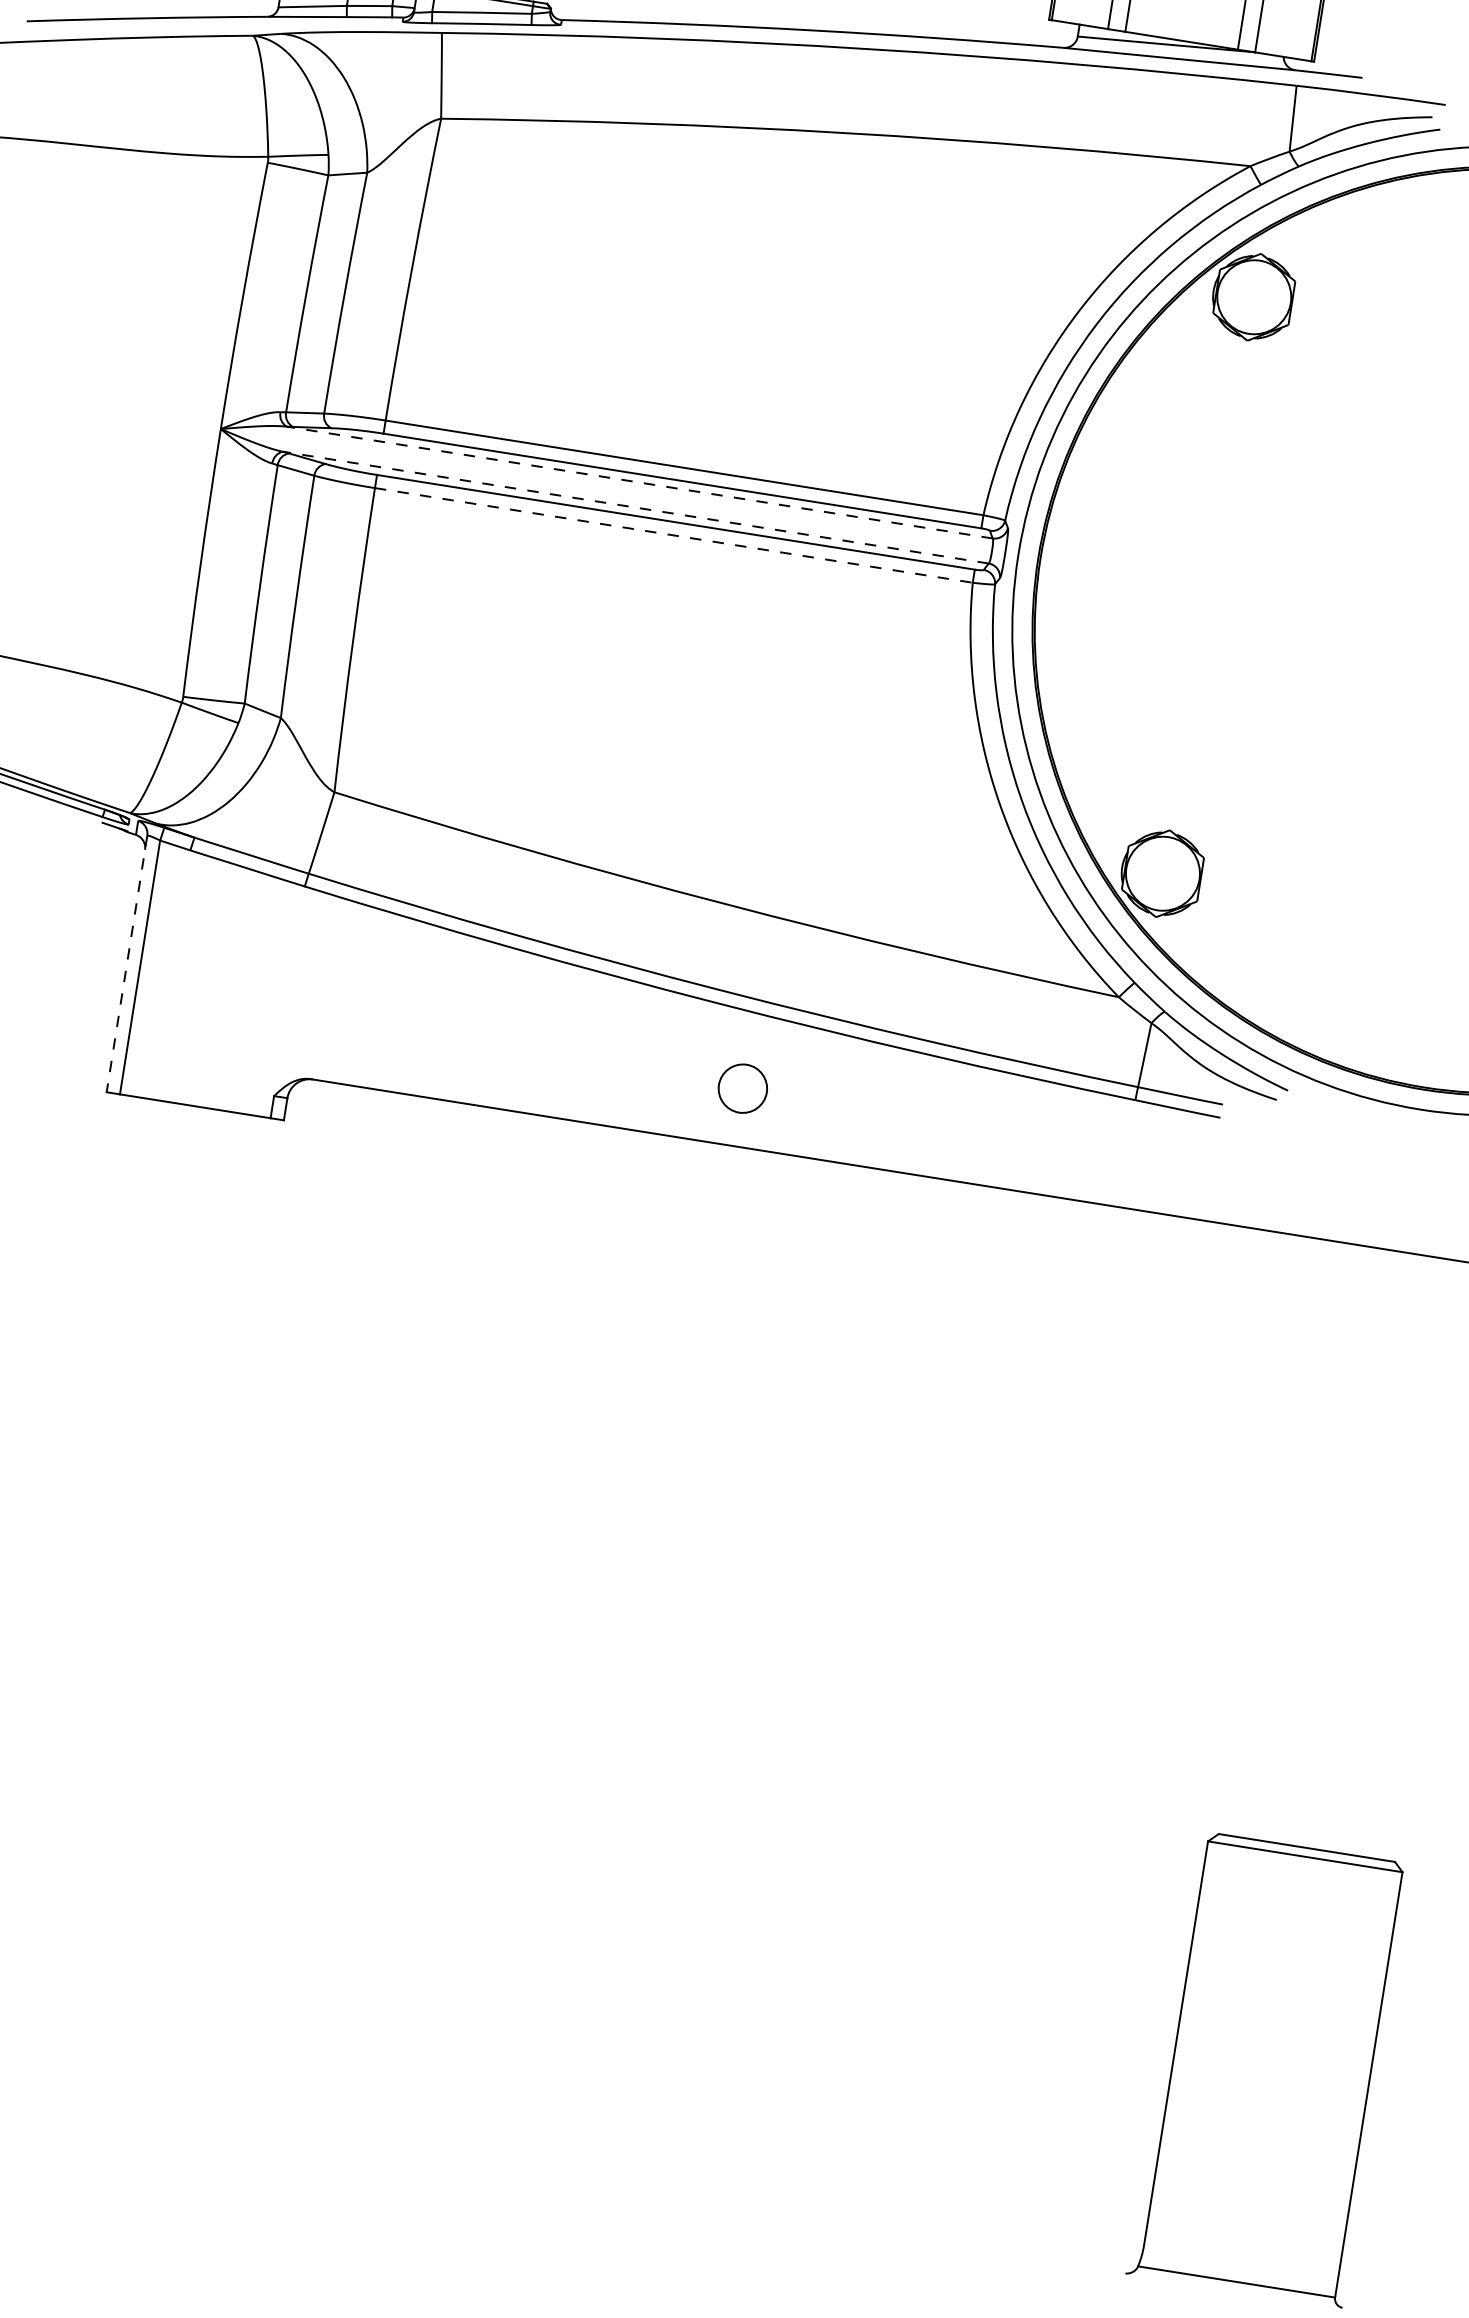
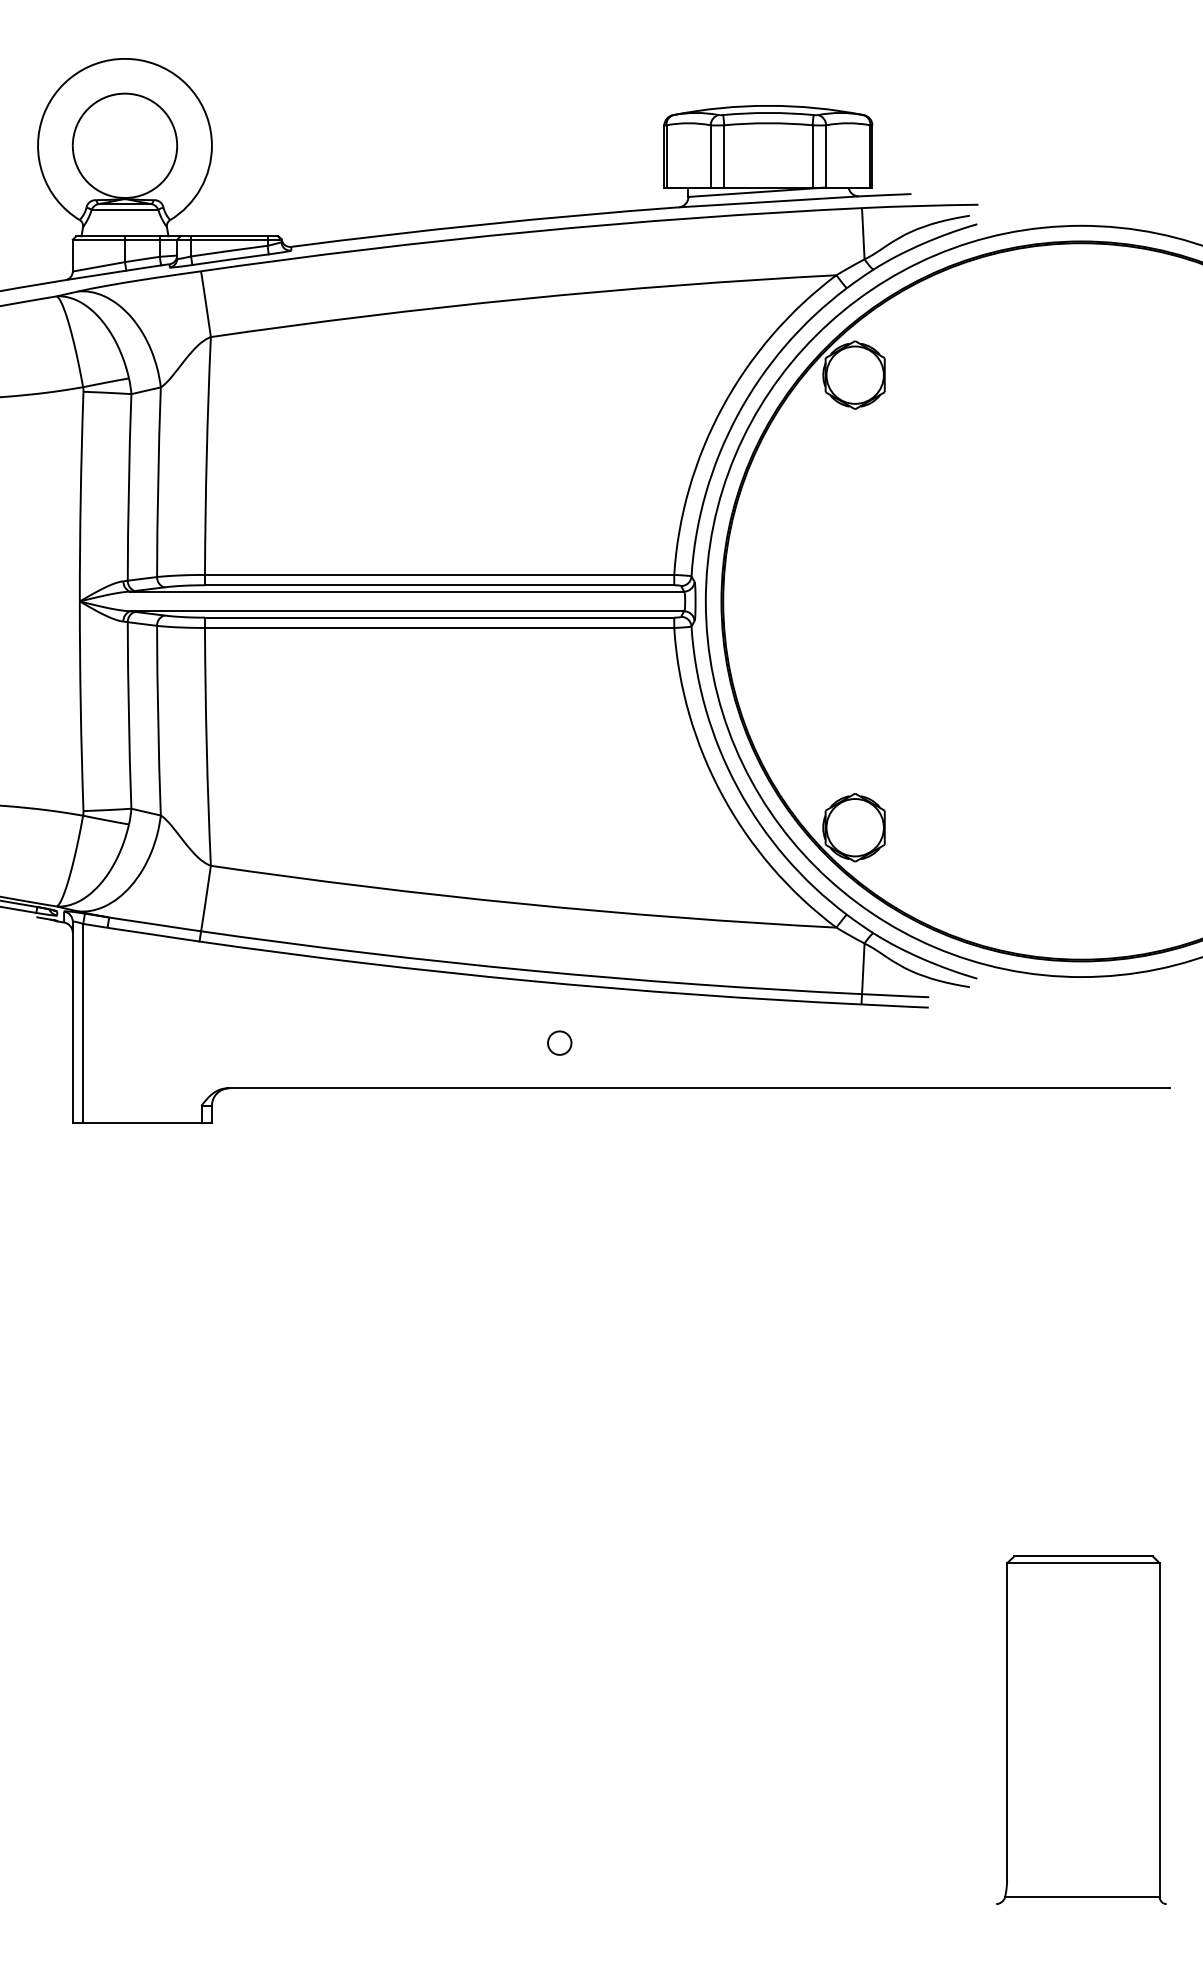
line: (639, 482) -> (406, 591), dashed -> solid
line: (634, 507) -> (406, 611), dashed -> solid
line: (673, 534) -> (439, 627), dashed -> solid
line: (126, 963) -> (72, 1022), dashed -> solid
circle: (742, 1087) -> (559, 1042), size x0.62

